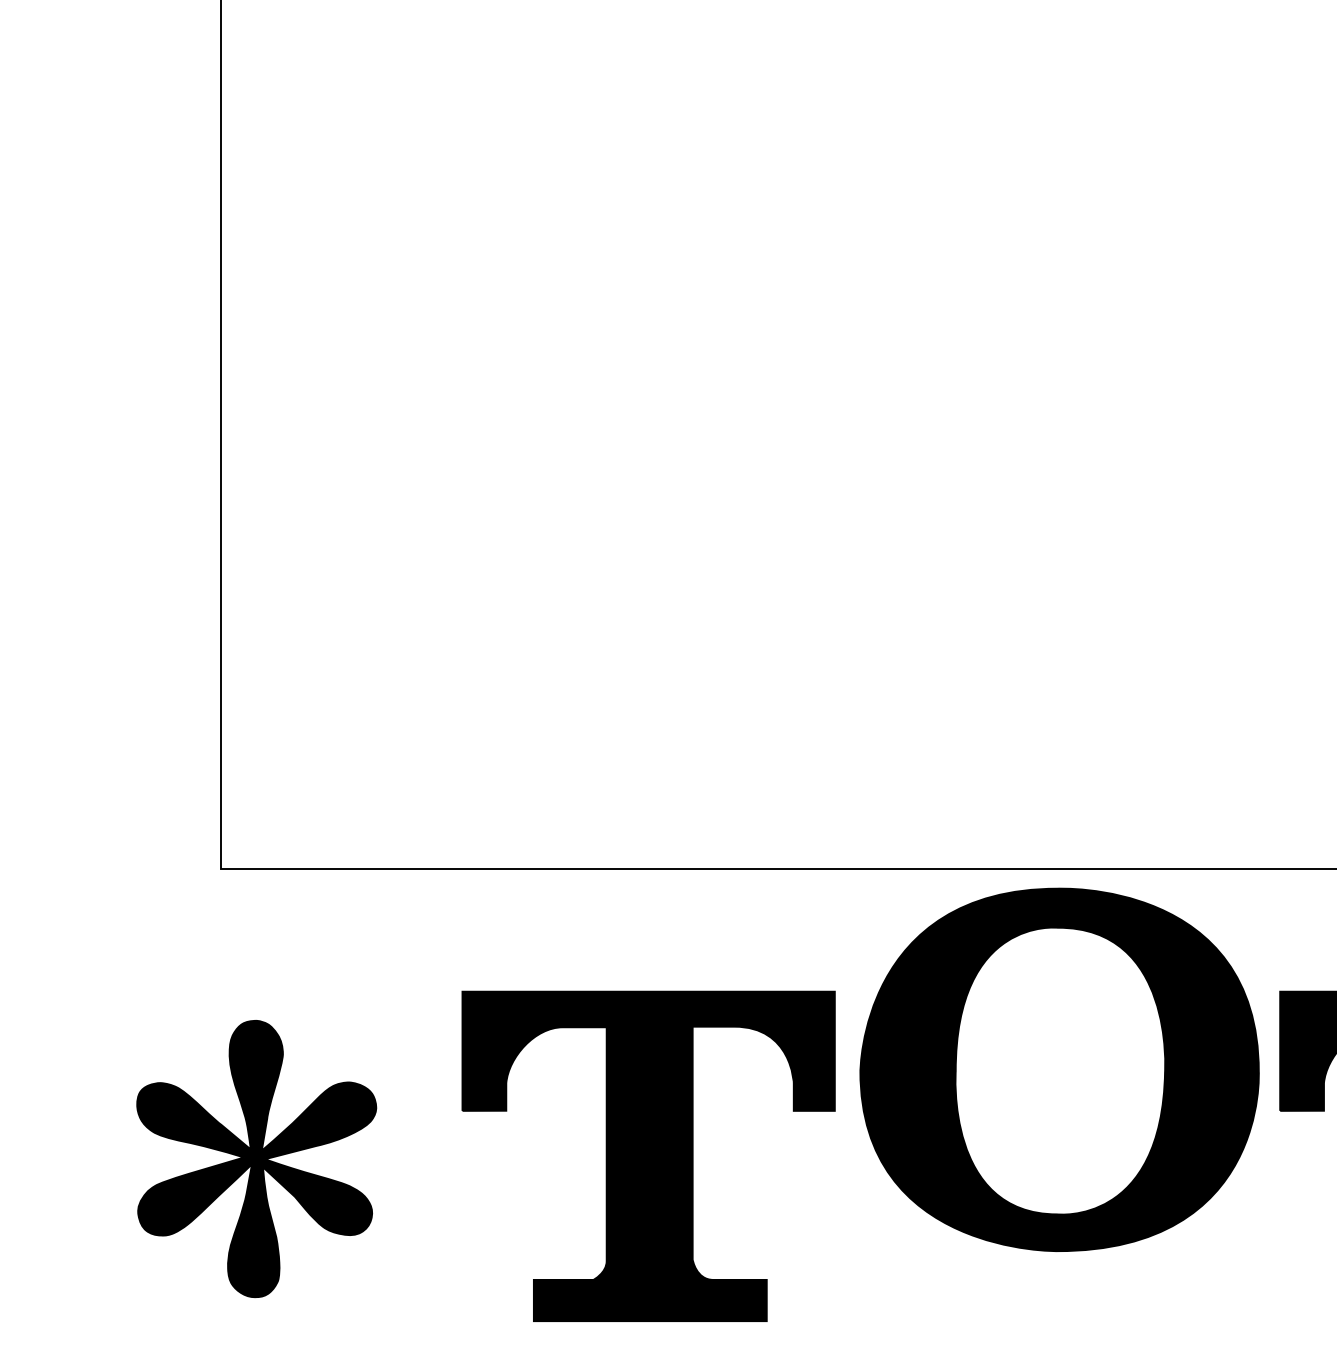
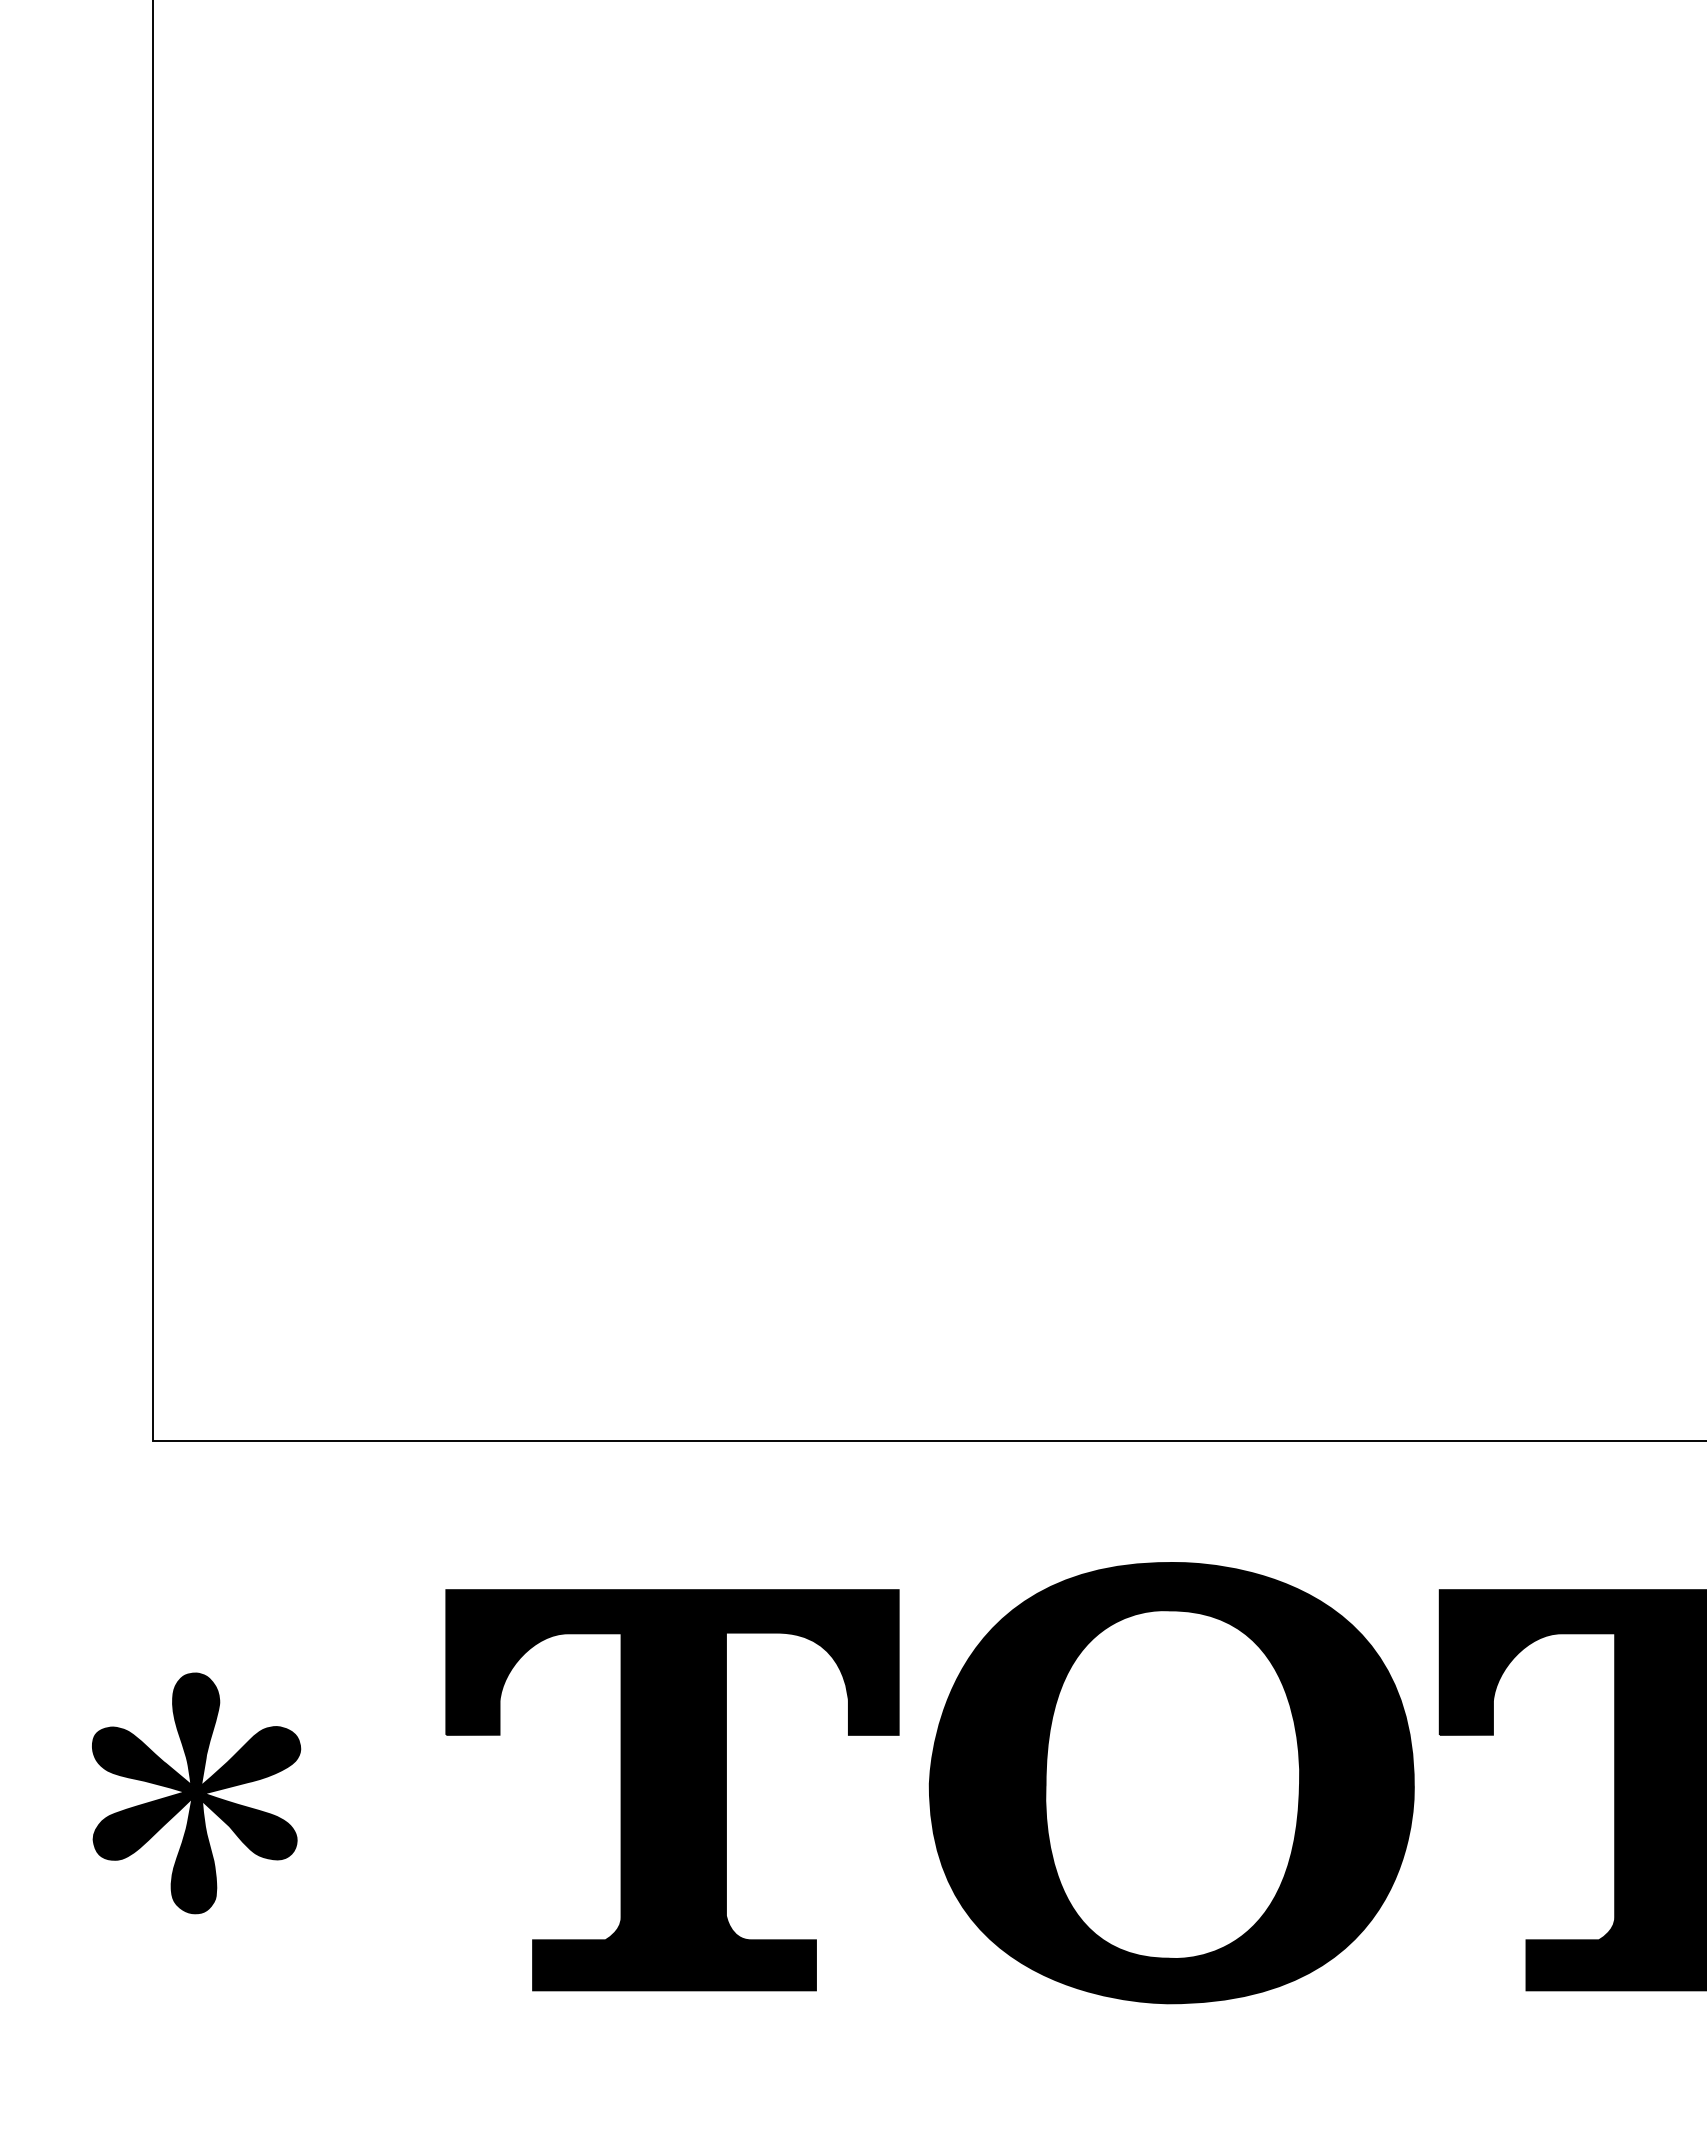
part: (1059, 1070) -> (1171, 1783), moved
part: (256, 1159) -> (196, 1793), size x0.71

